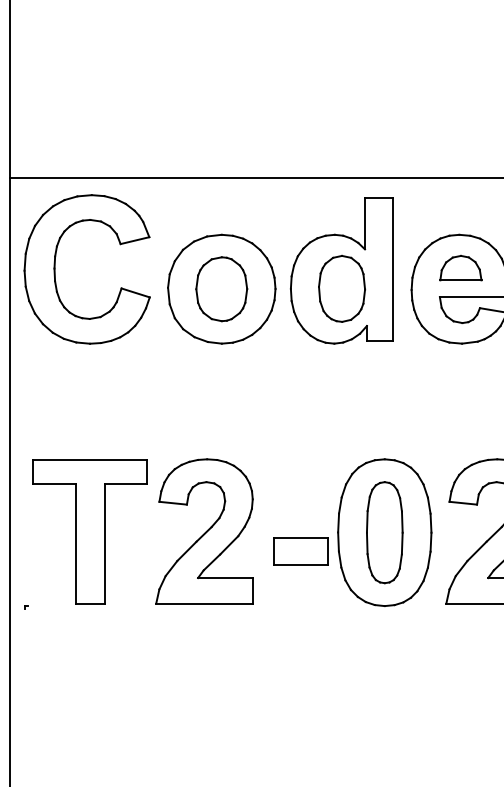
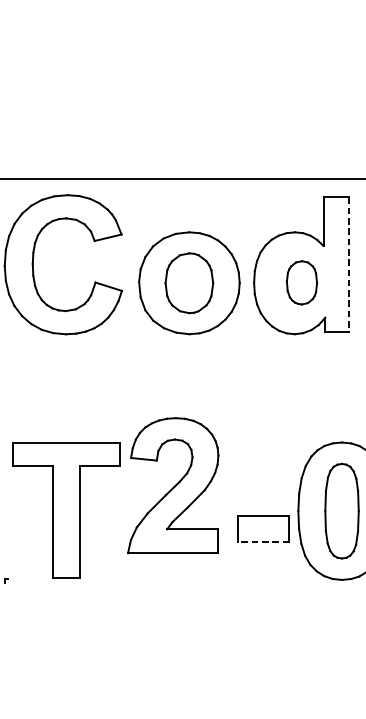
line: (392, 269) -> (349, 264), solid -> dashed
part: (341, 288) -> (301, 282), size x0.7
part: (204, 531) -> (173, 485), moved
line: (300, 565) -> (263, 541), solid -> dashed

